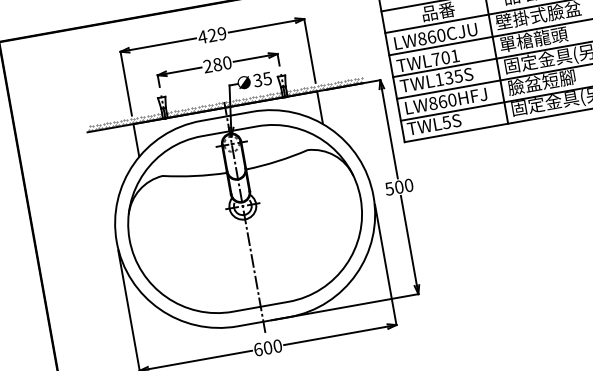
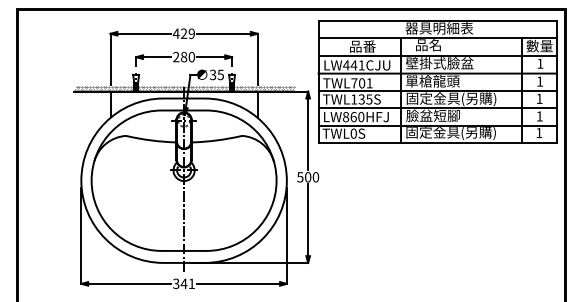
text: (431, 37) -> (353, 65), LW860CJU -> LW441CJU
text: (446, 122) -> (353, 133), TWL5S -> TWL0S
text: (267, 347) -> (183, 283), 600 -> 341

